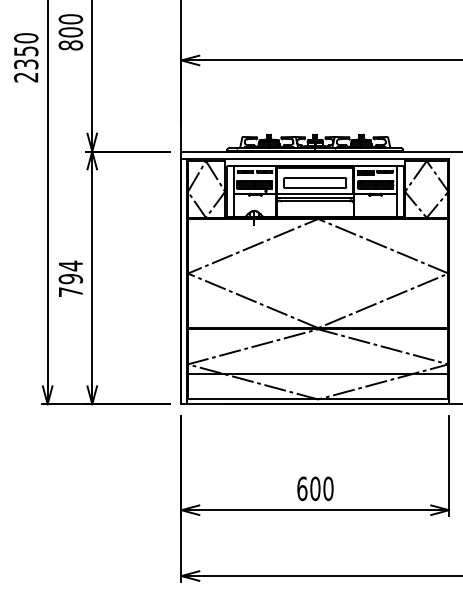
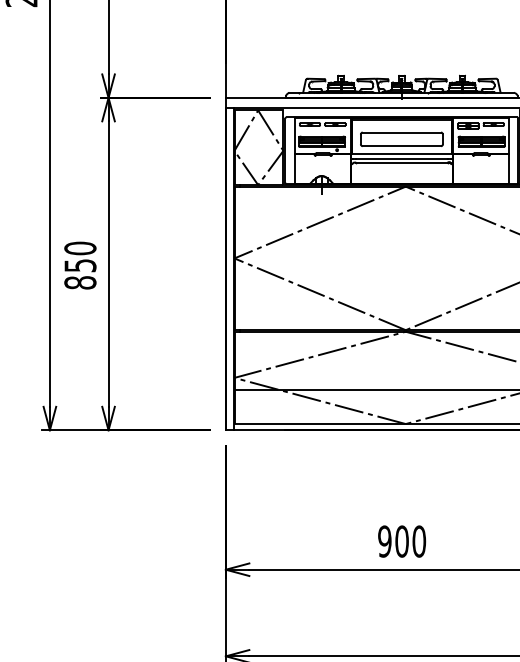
text: (70, 278) -> (79, 264), 794 -> 850
text: (302, 488) -> (385, 541), 600 -> 900

